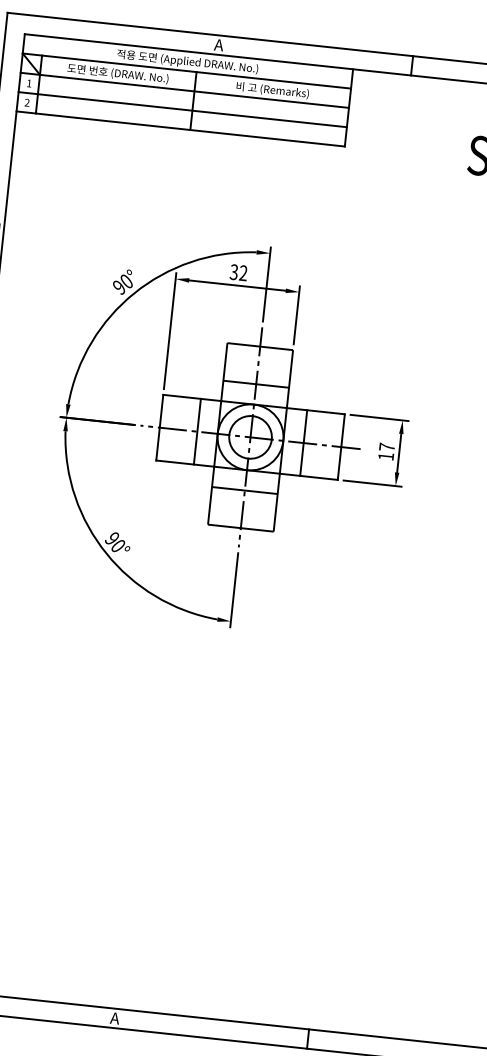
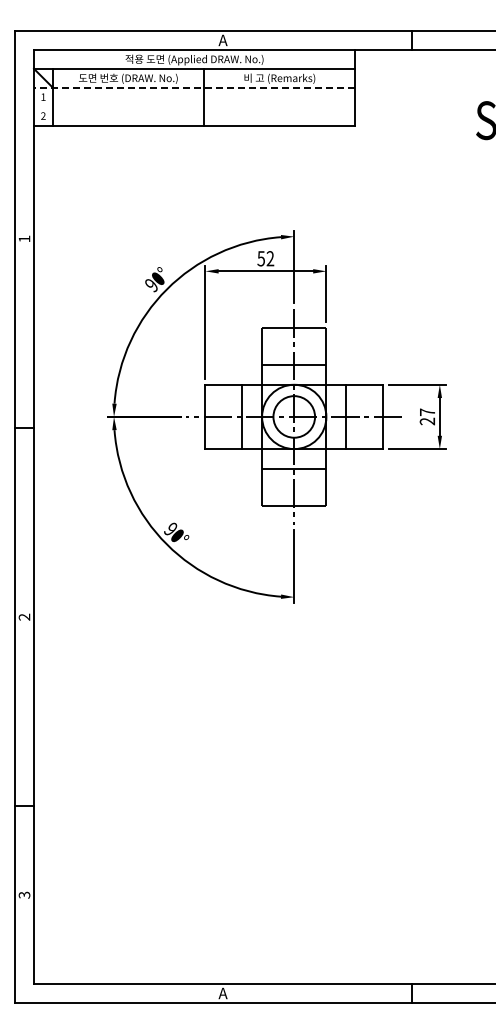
line: (184, 90) -> (194, 87), solid -> dashed
line: (182, 109) -> (194, 106), removed
text: (233, 271) -> (260, 258), 32 -> 52
text: (385, 456) -> (426, 421), 17 -> 27

